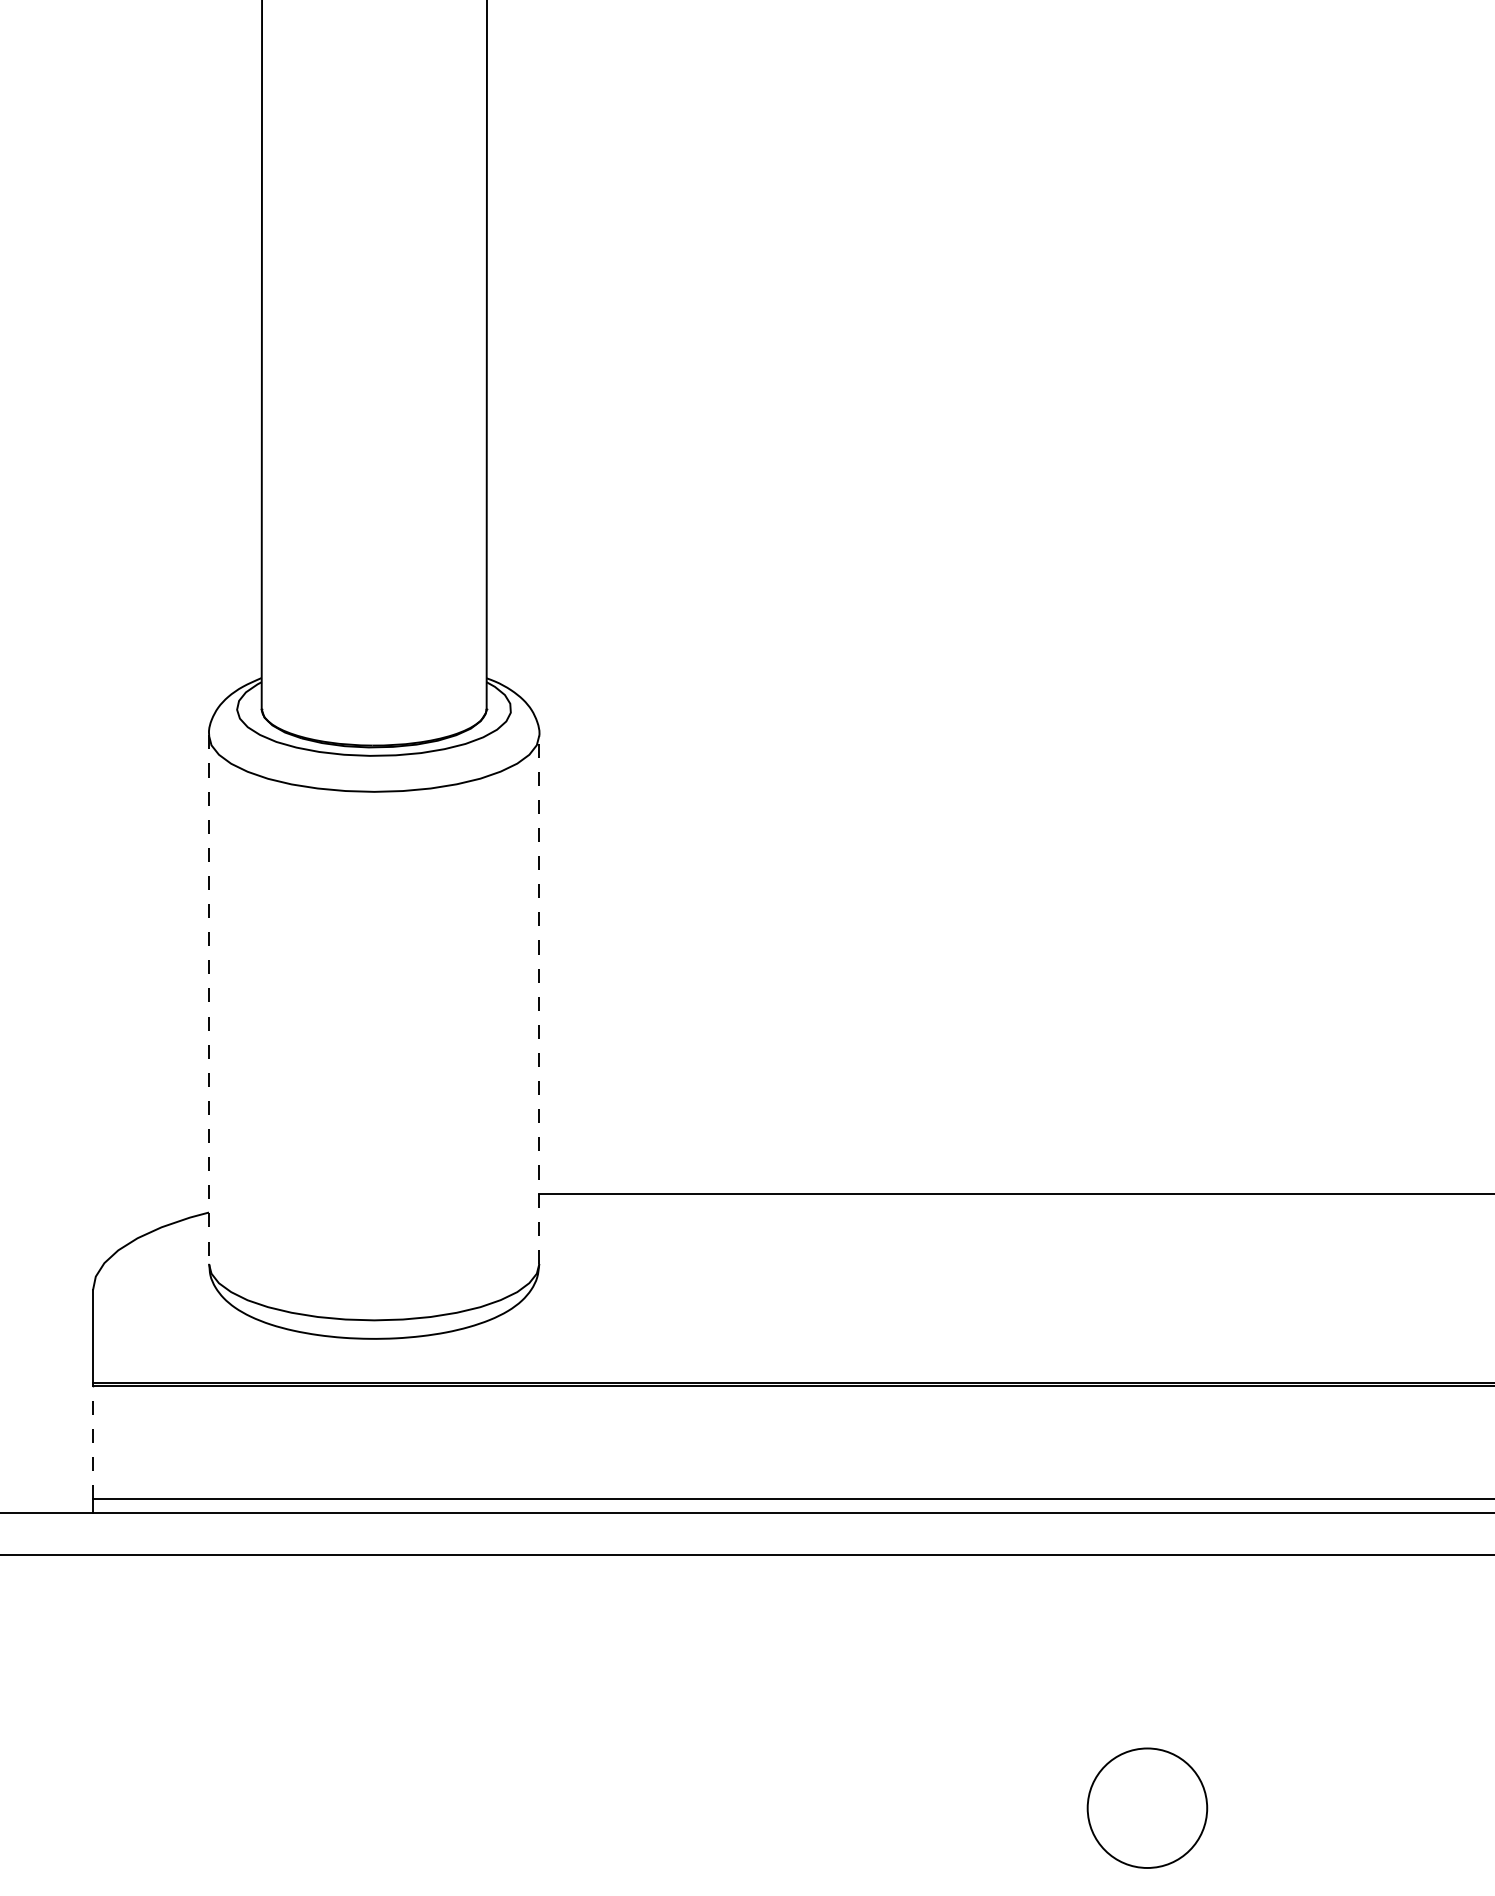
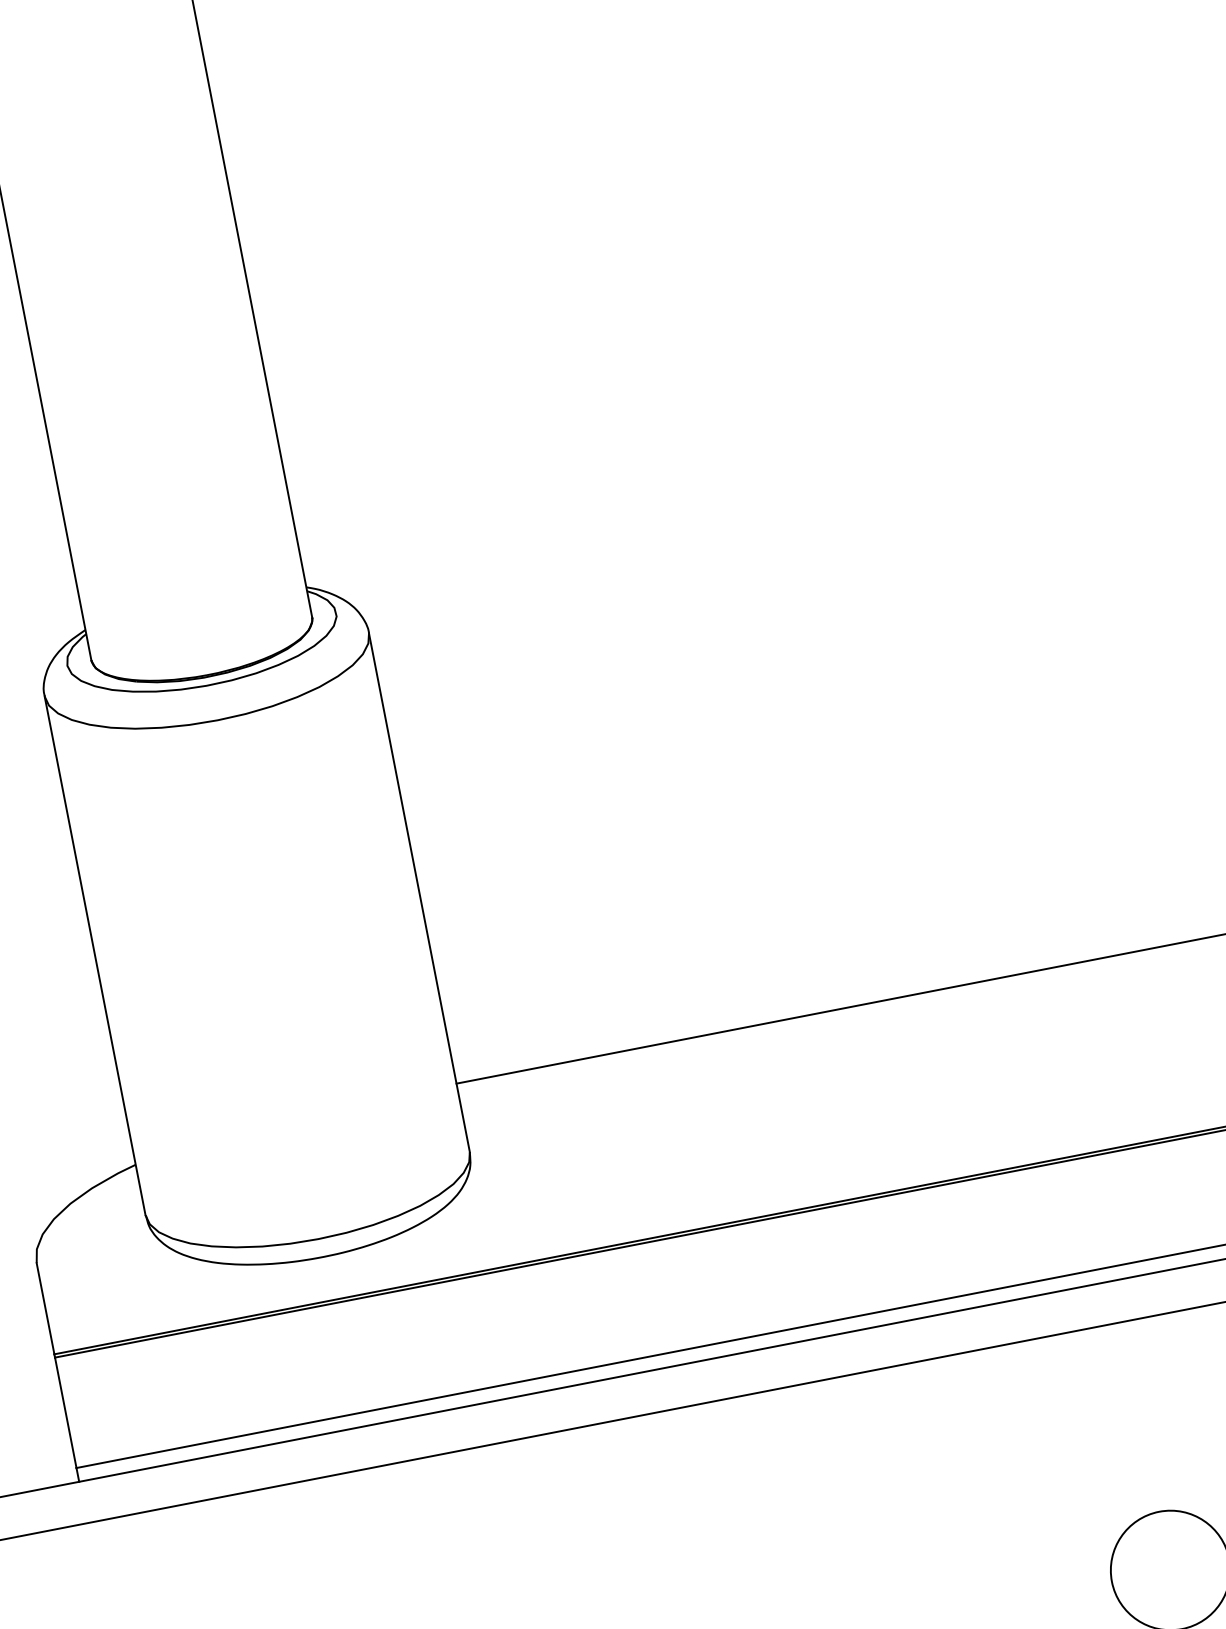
line: (539, 999) -> (419, 892), dashed -> solid
line: (208, 1000) -> (94, 956), dashed -> solid
line: (93, 1442) -> (66, 1412), dashed -> solid

